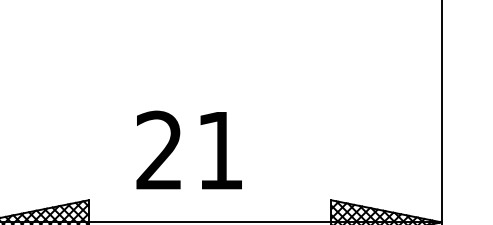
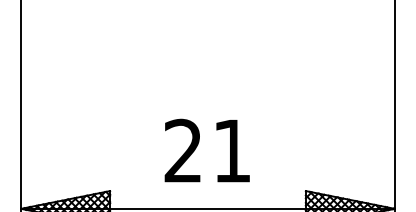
text: (188, 149) -> (206, 150), moved

